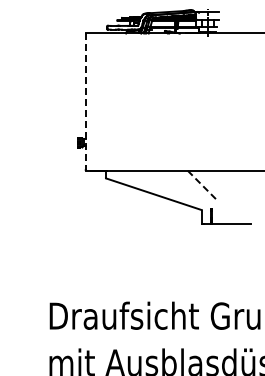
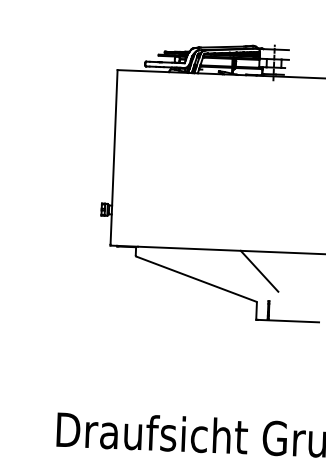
line: (85, 102) -> (113, 158), dashed -> solid
line: (203, 186) -> (260, 271), dashed -> solid

